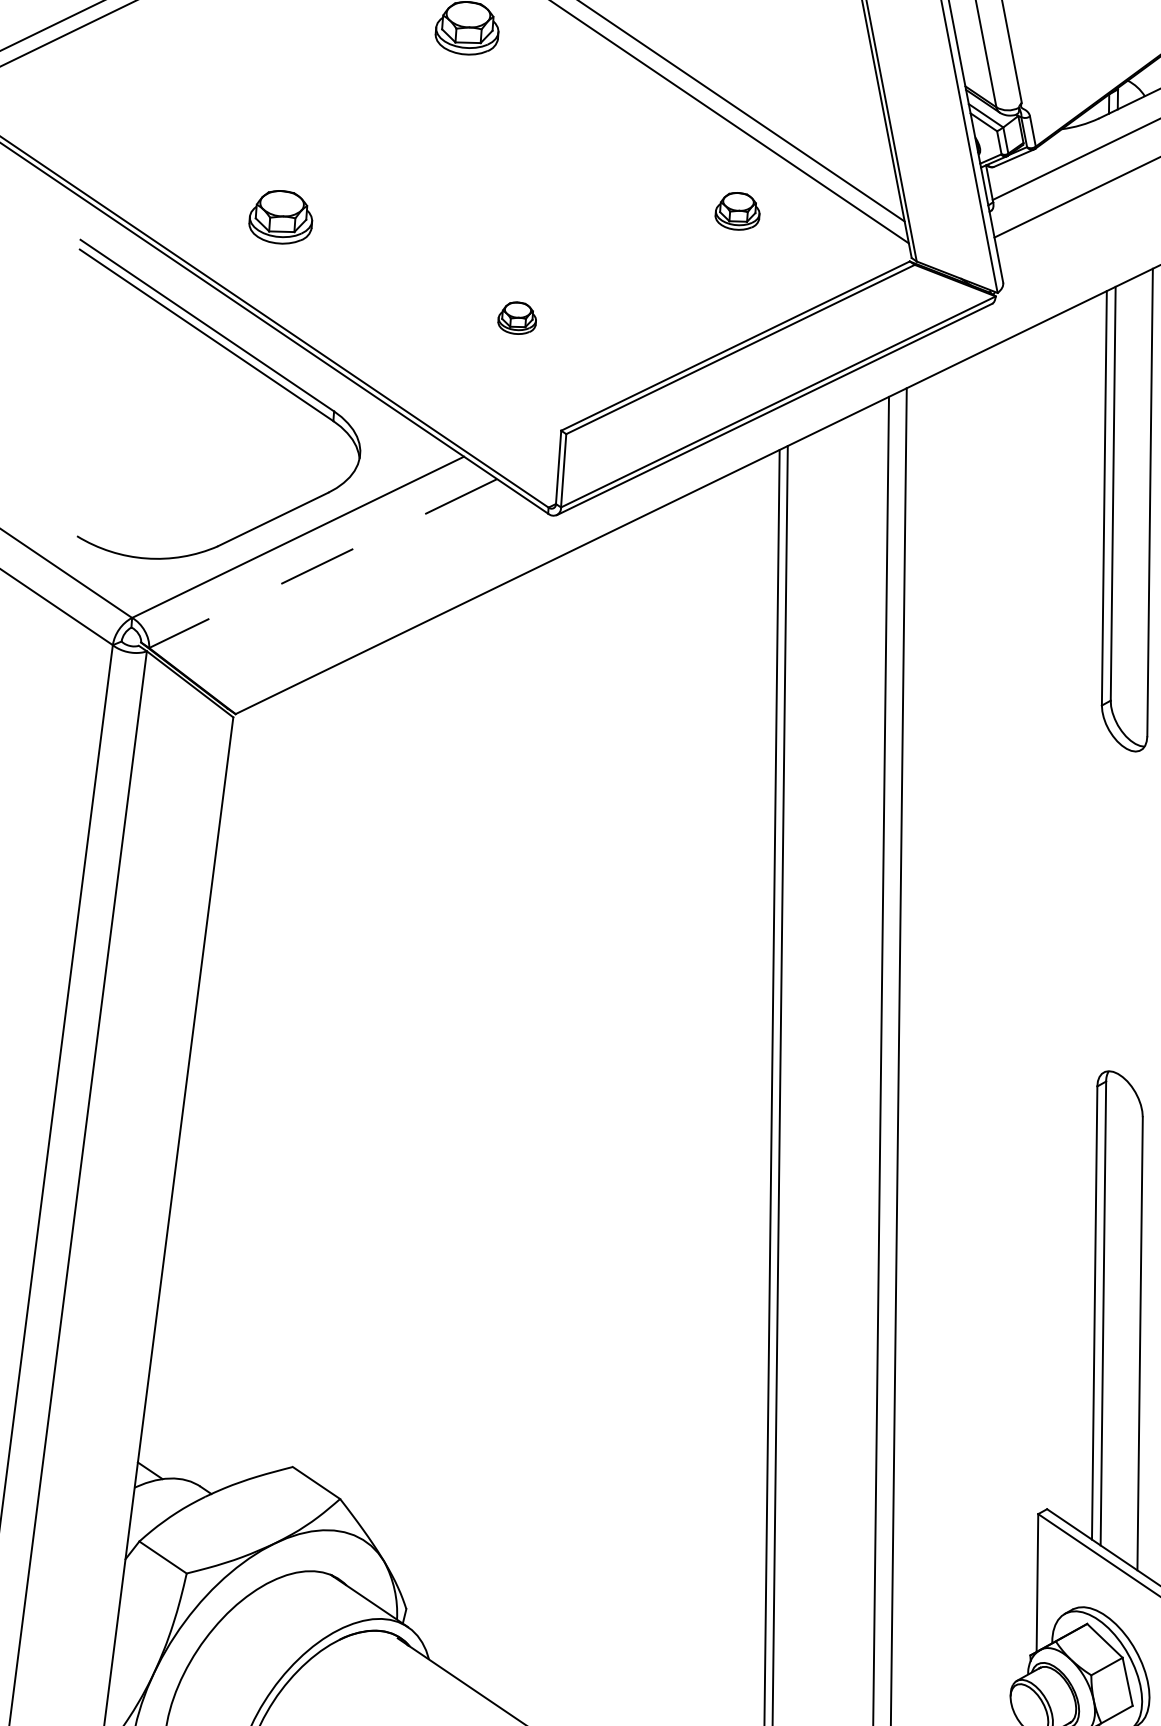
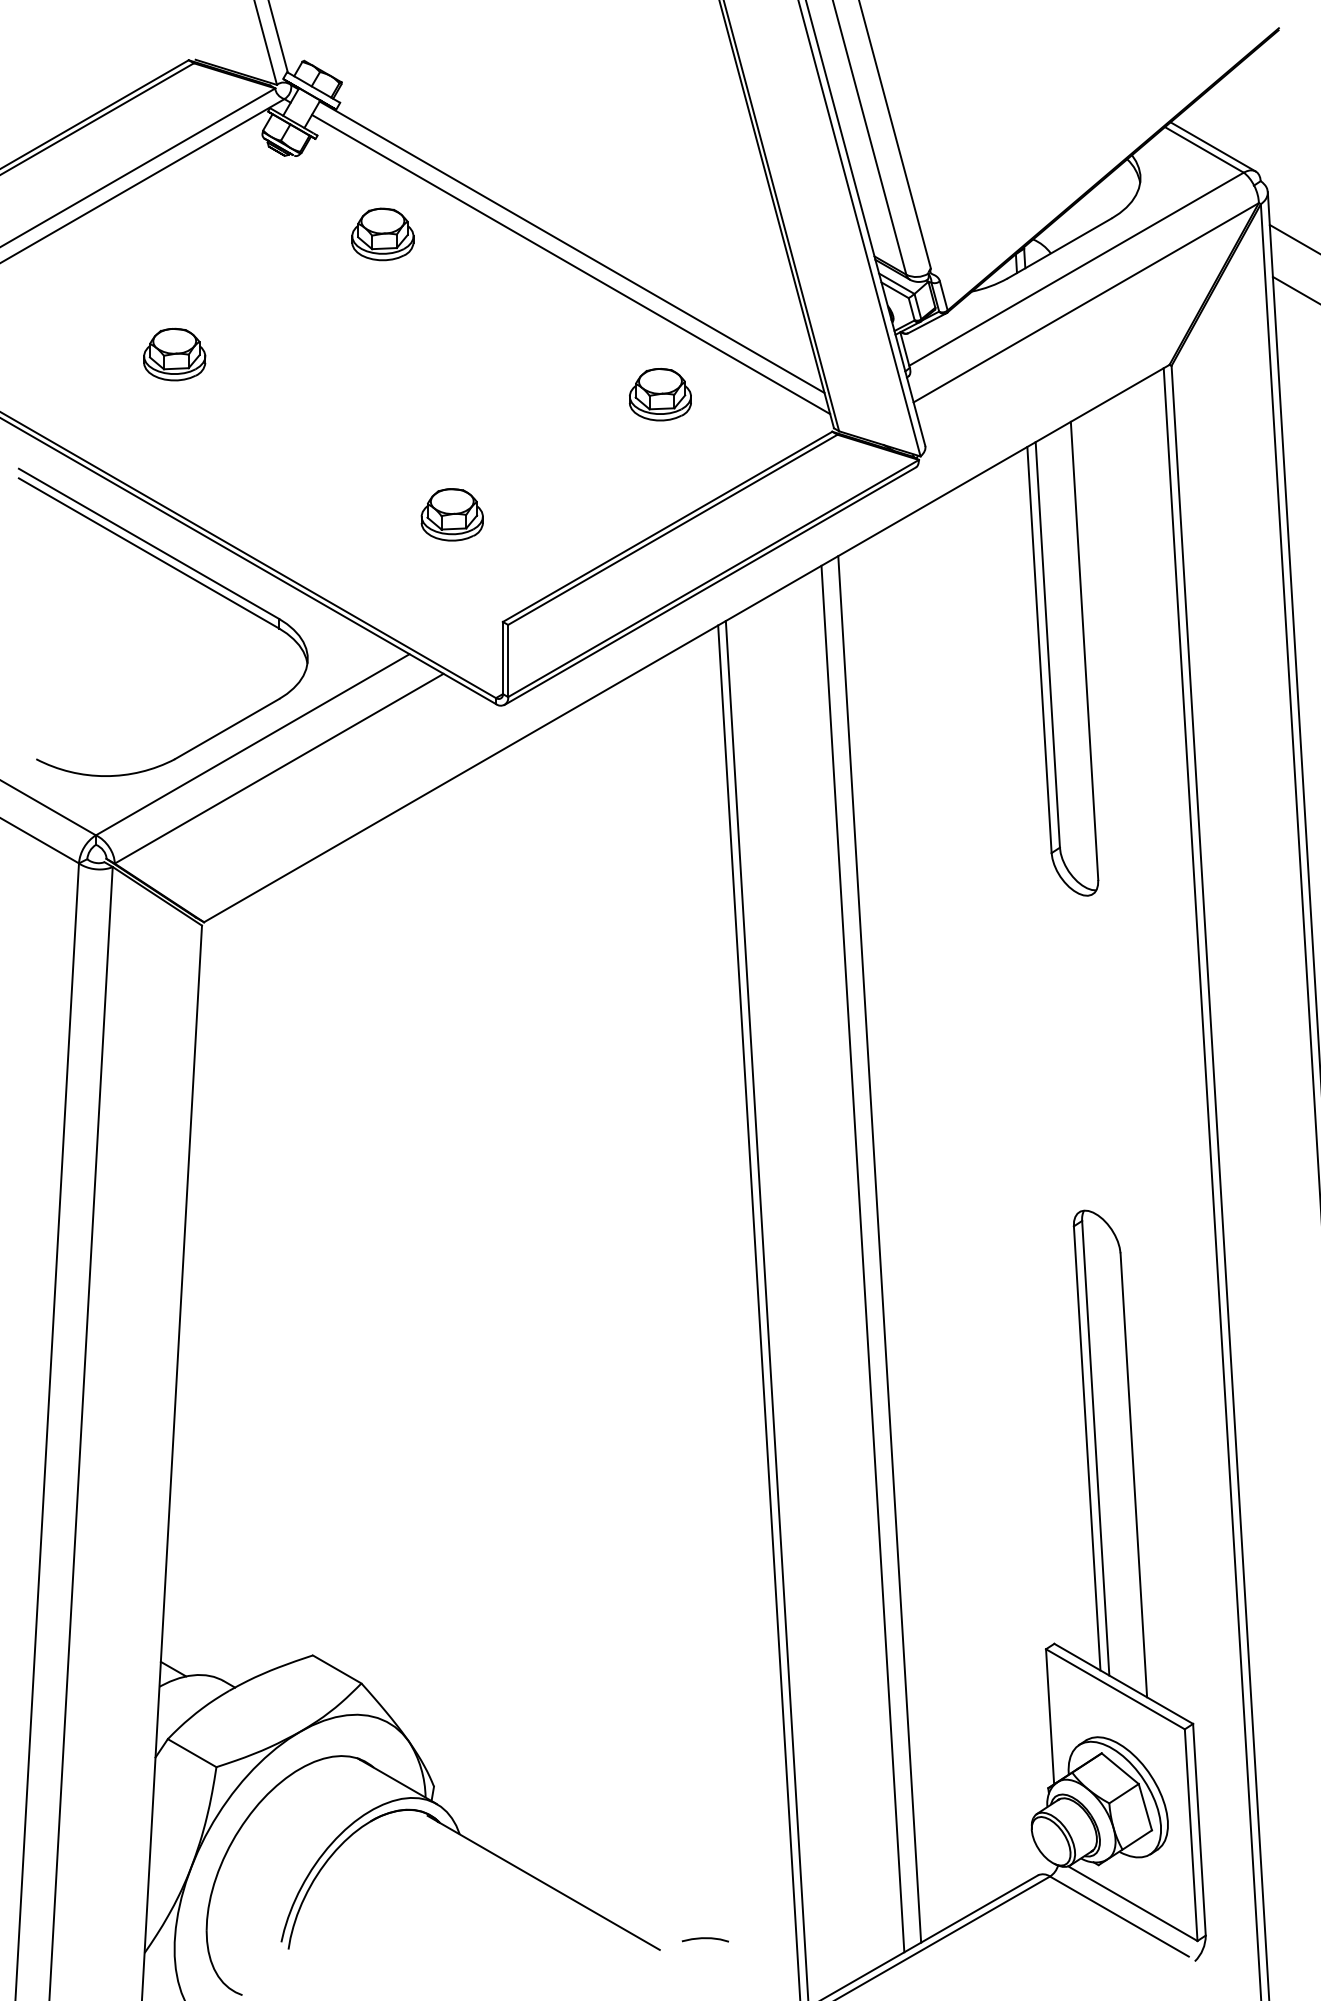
part: (737, 211) -> (660, 394), size x1.43
part: (280, 217) -> (174, 354), moved
part: (516, 317) -> (451, 514), size x1.67
line: (323, 563) -> (279, 768), dashed -> solid

